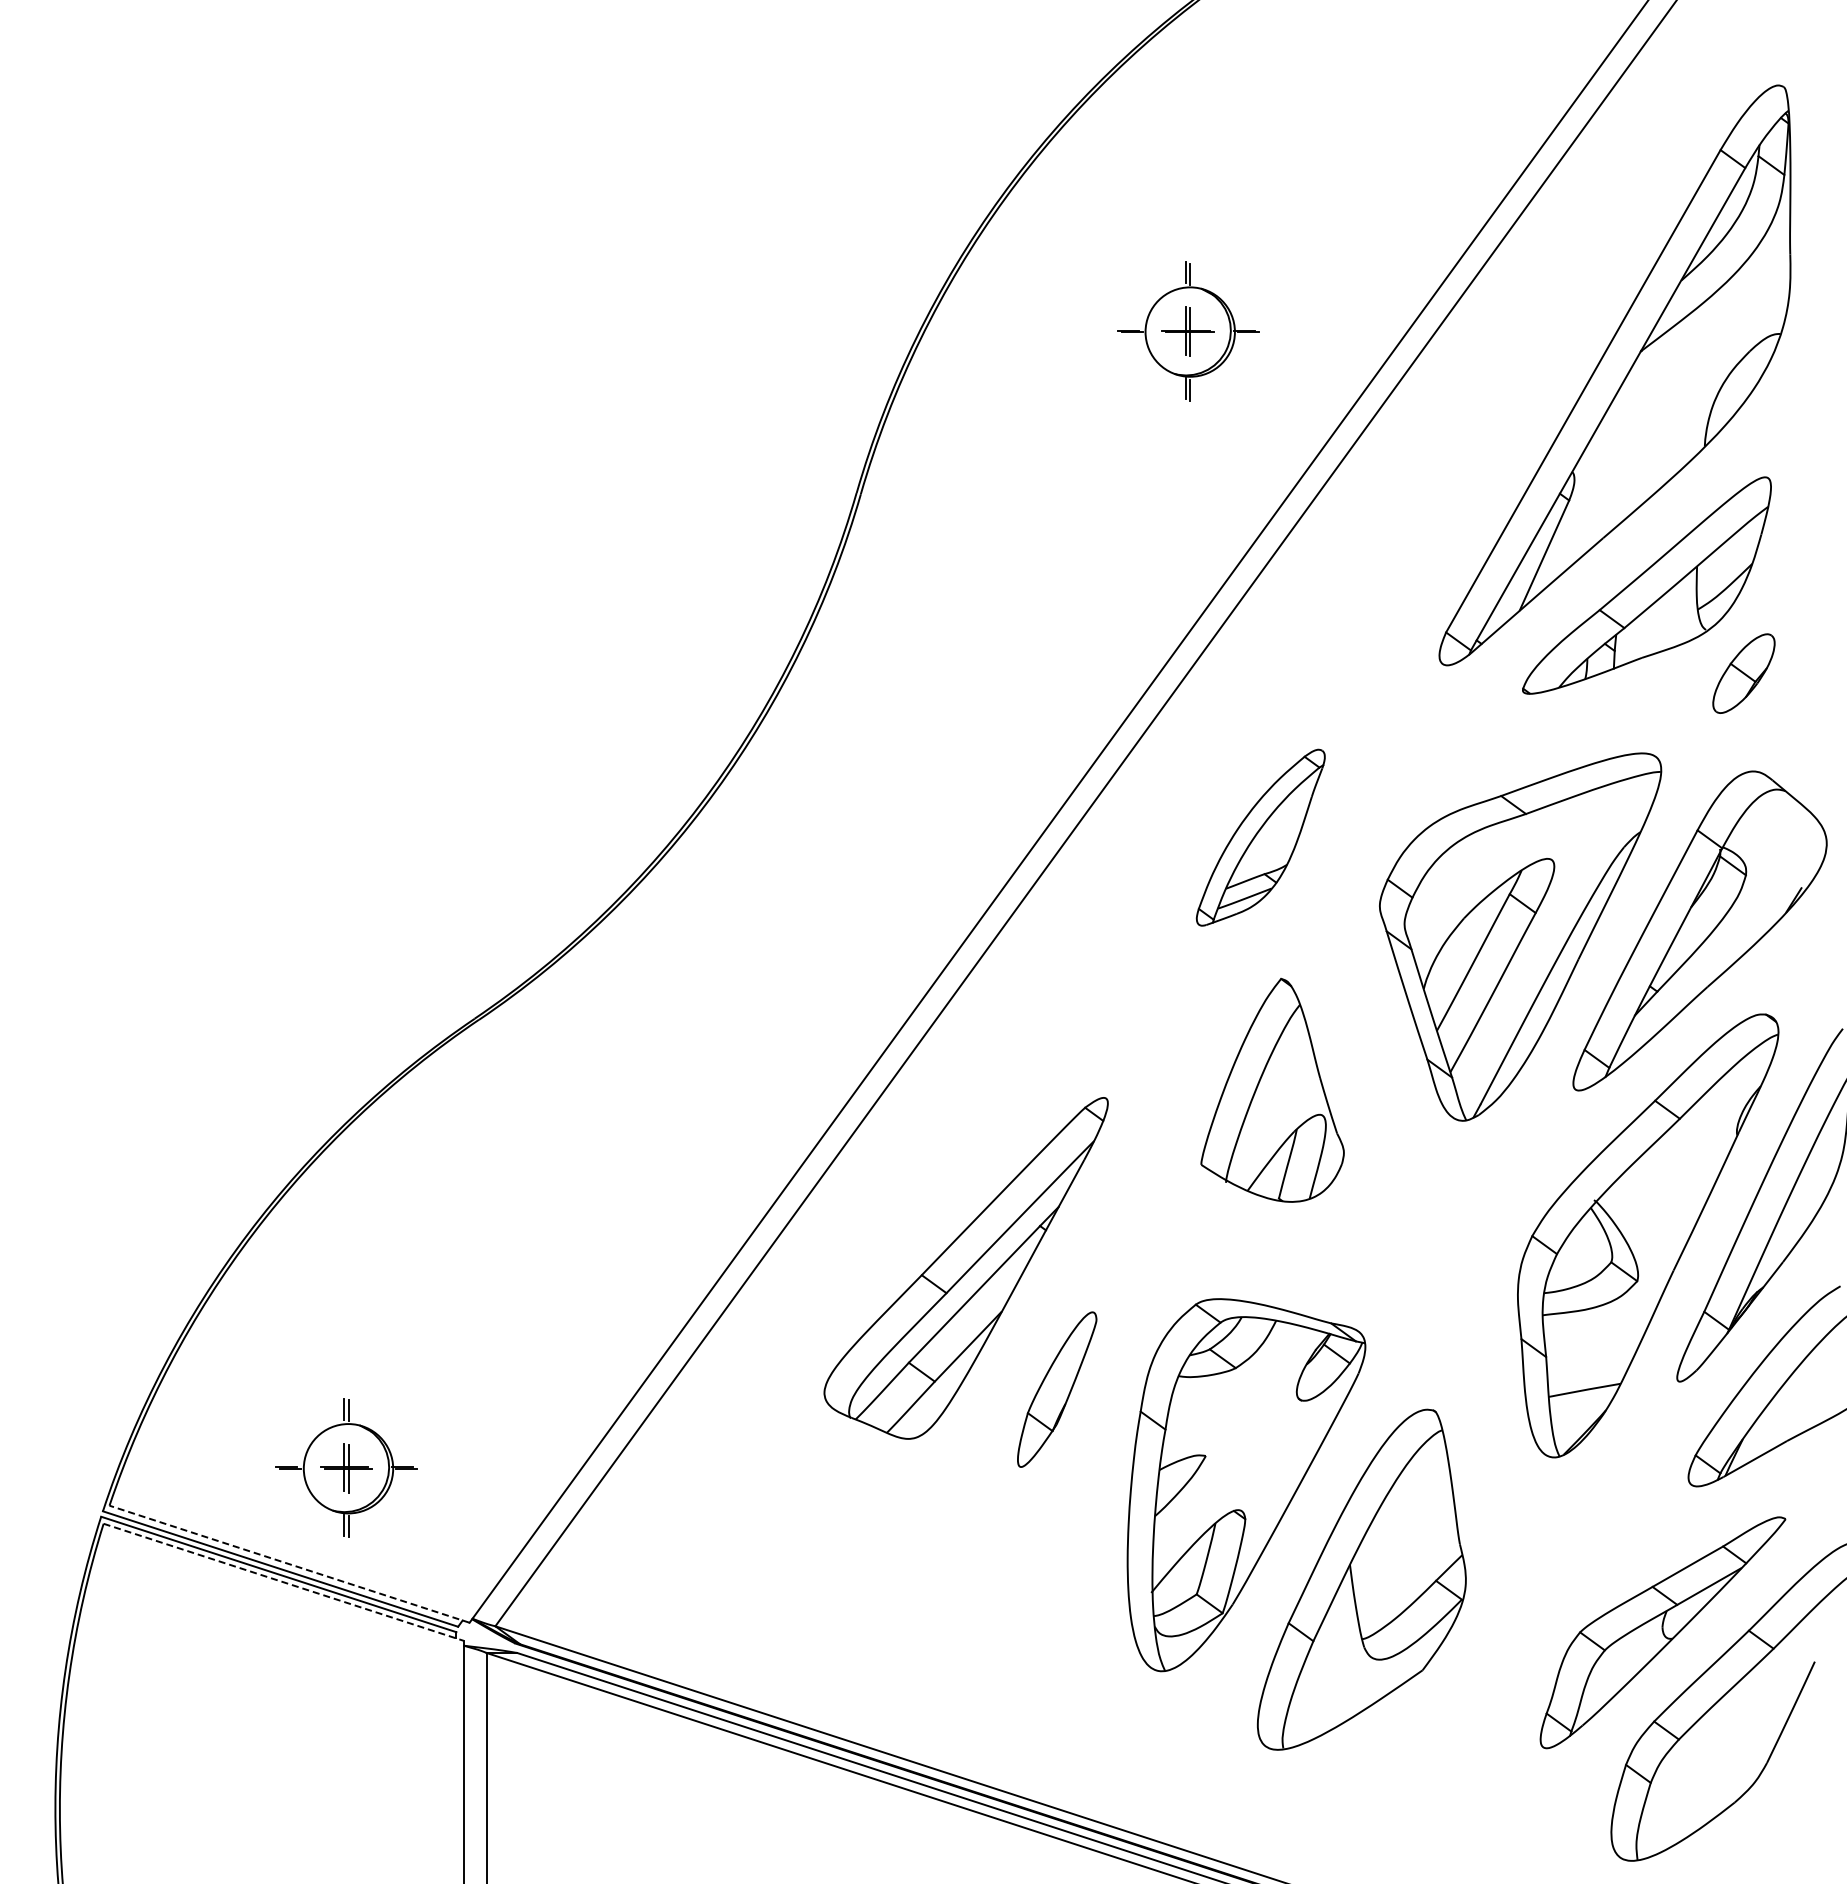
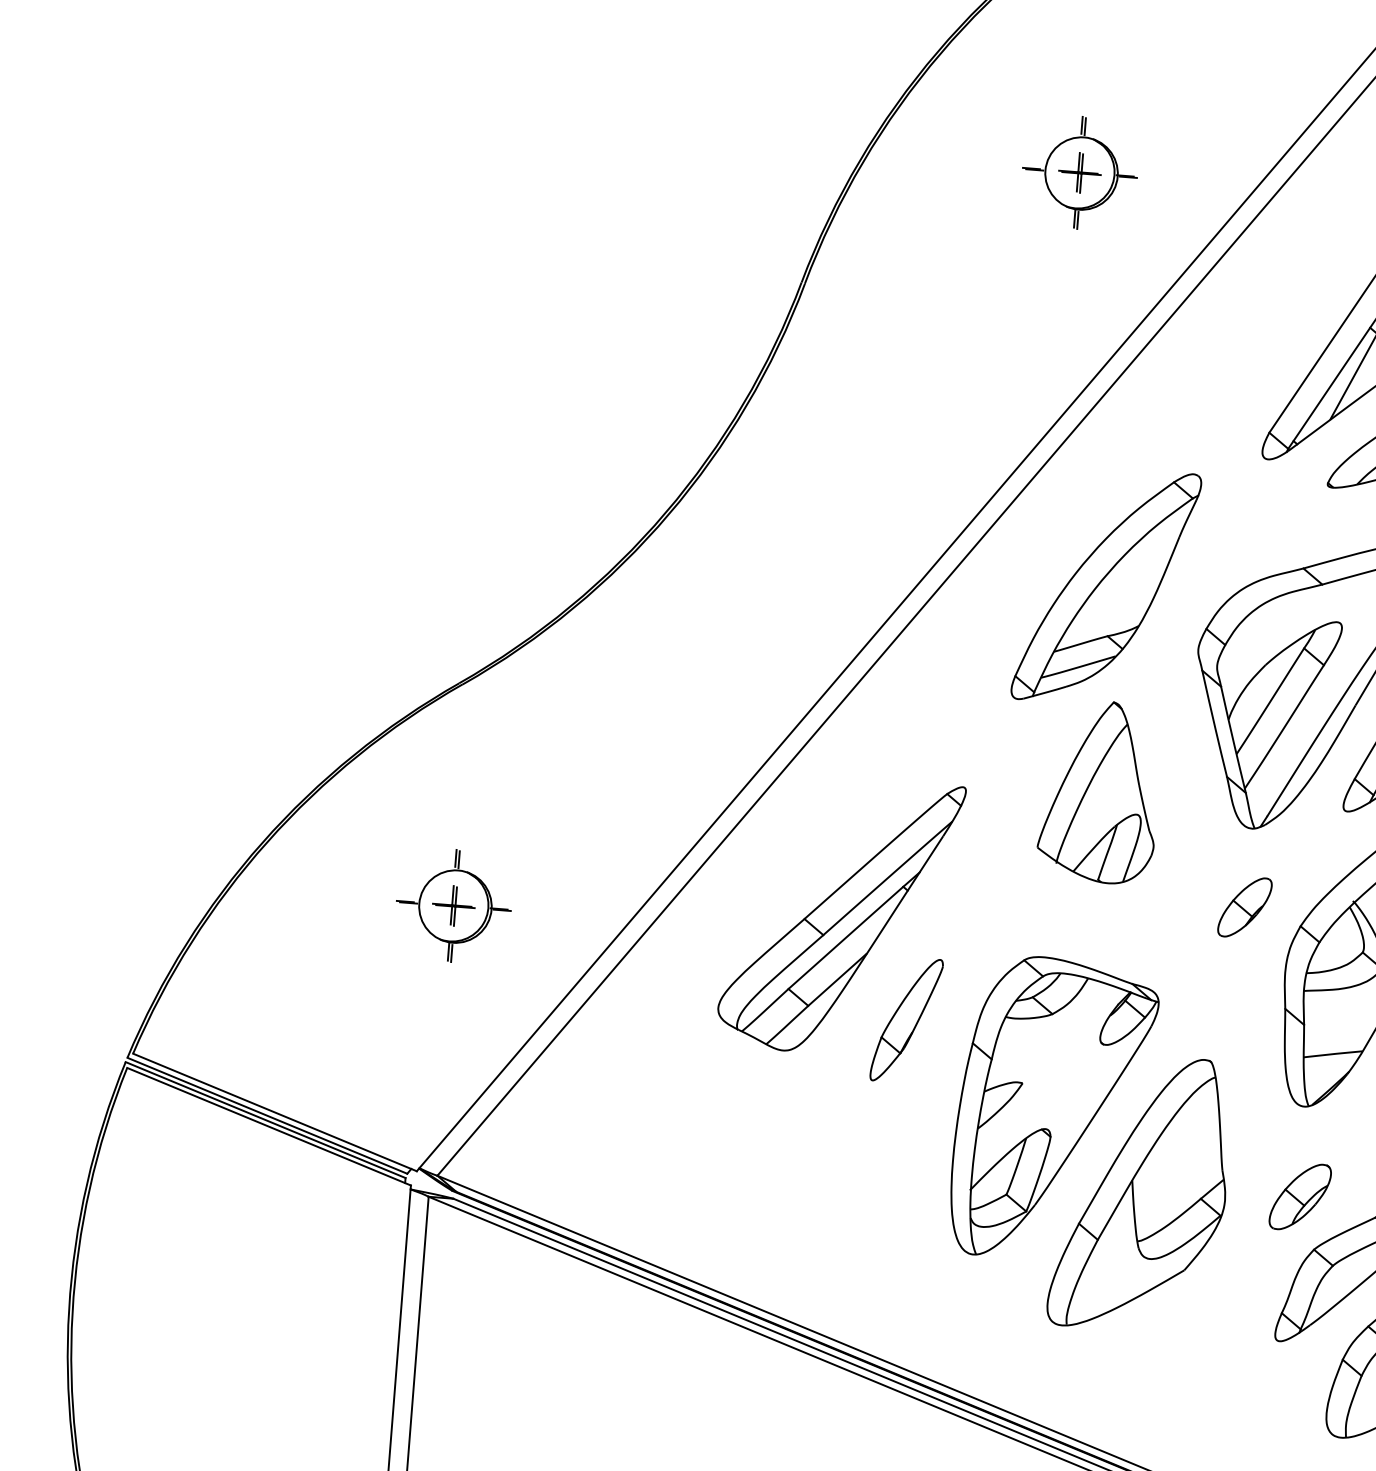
part: (1260, 837) -> (1106, 586), size x1.67
part: (1461, 1217) -> (1244, 906), added
part: (346, 1467) -> (453, 905), moved
line: (289, 1564) -> (274, 1112), dashed -> solid
part: (1557, 1568) -> (1299, 1196), added
line: (284, 1582) -> (269, 1126), dashed -> solid

